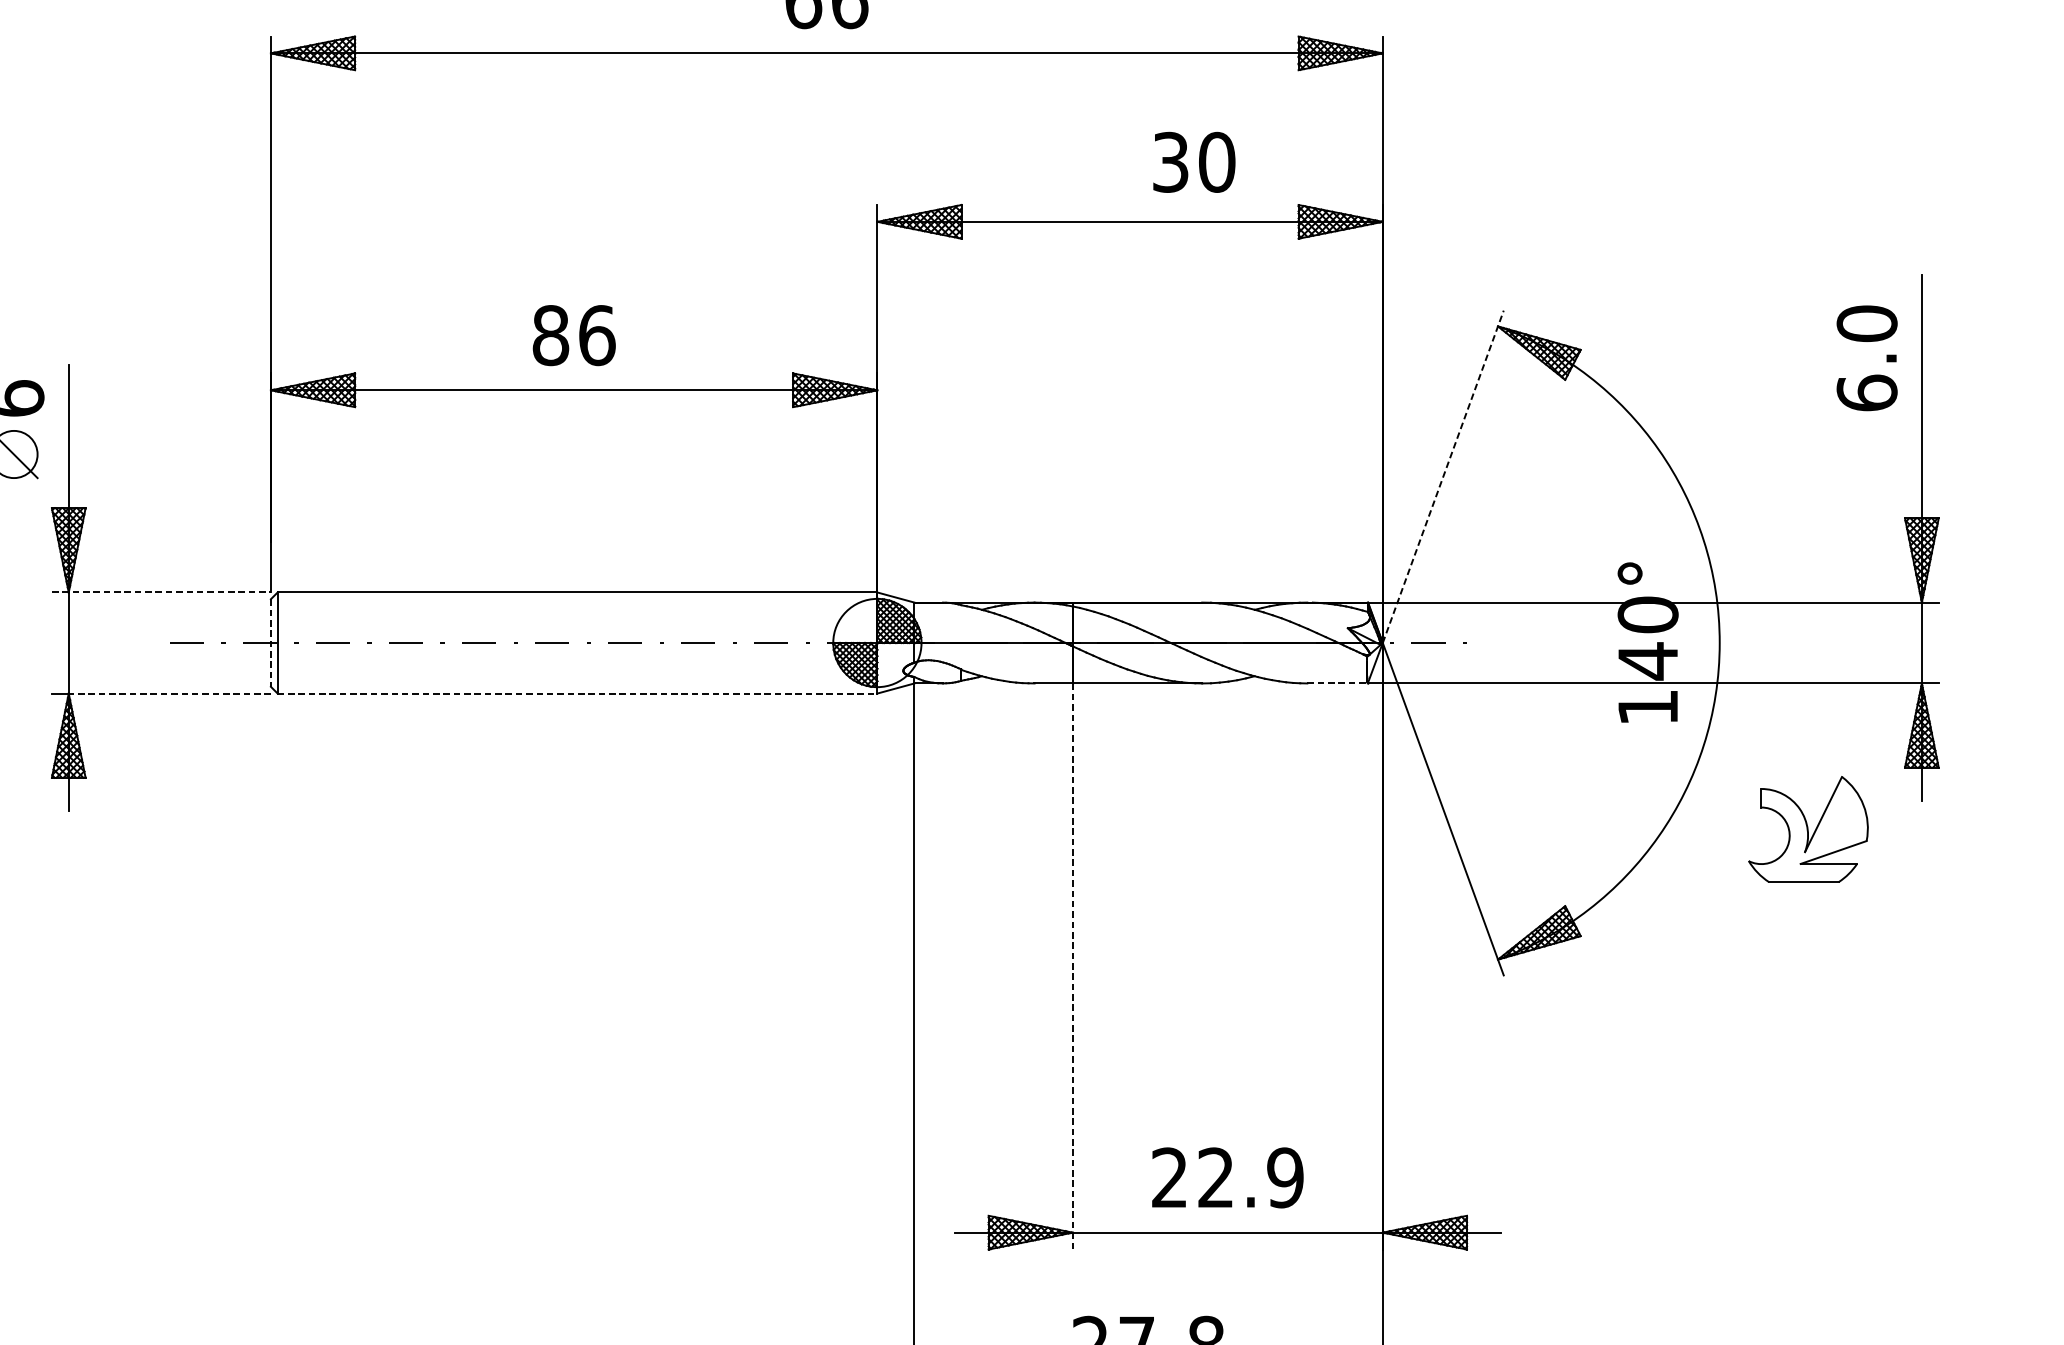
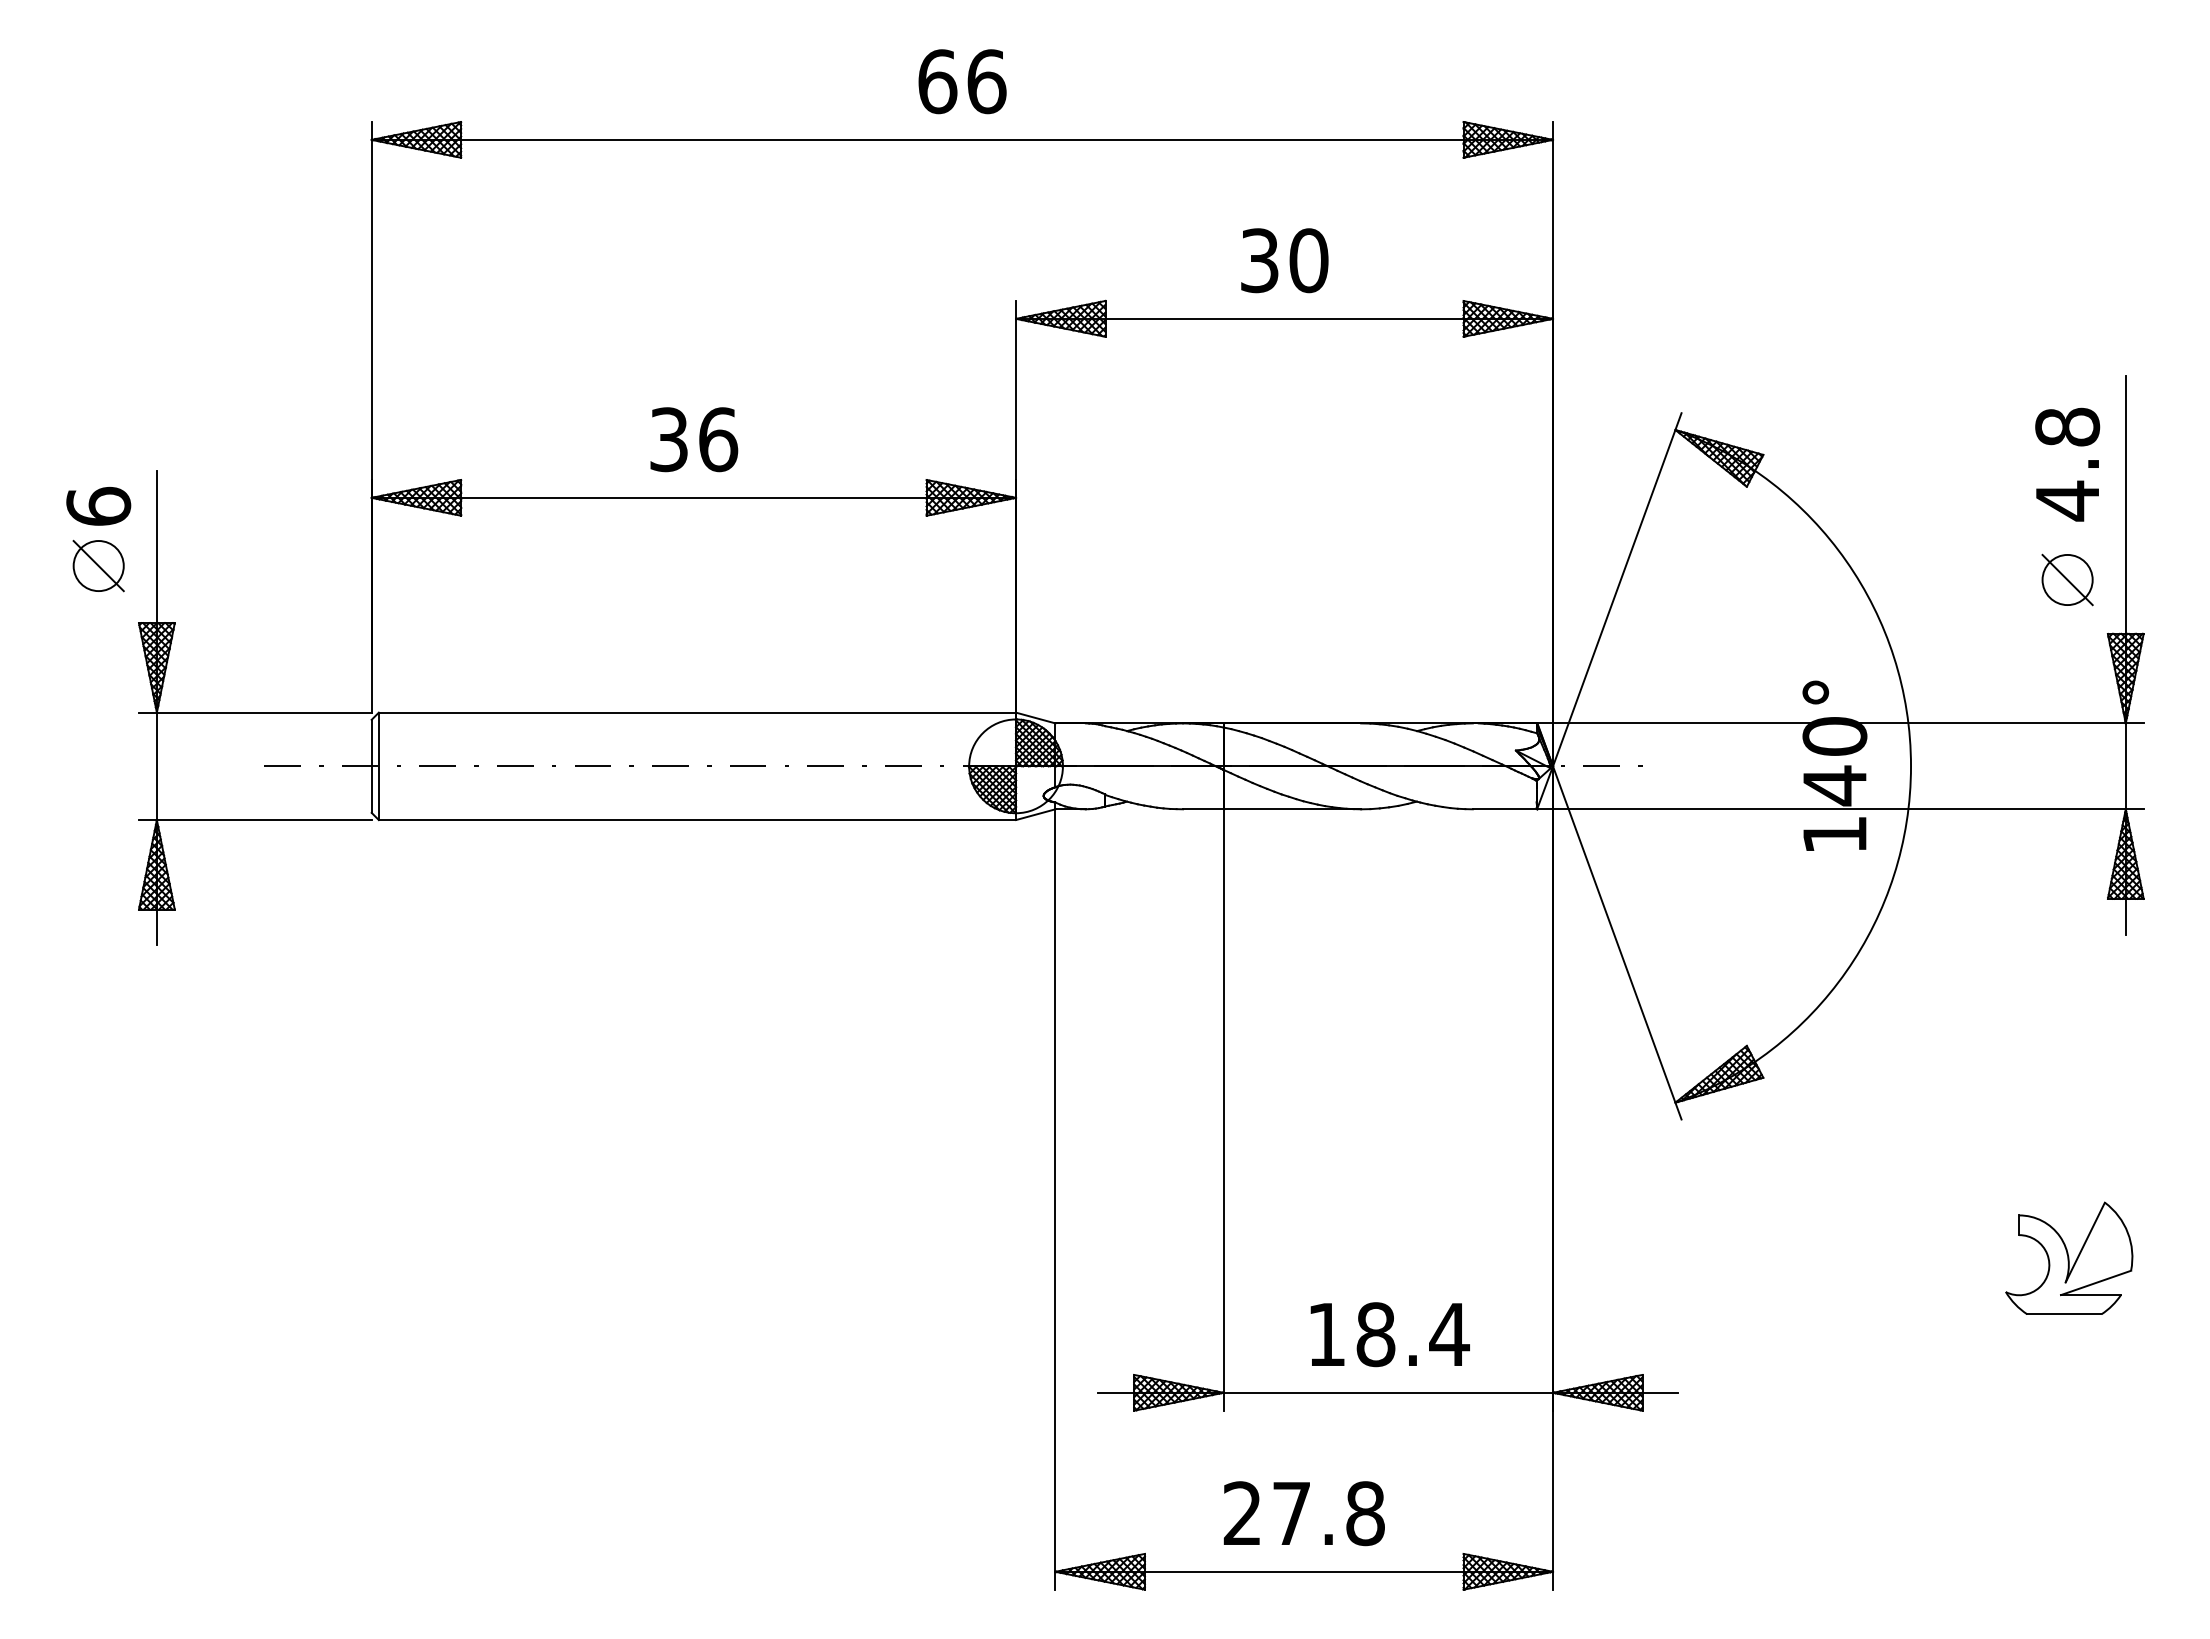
text: (1194, 162) -> (1284, 260), moved
text: (551, 335) -> (669, 439), 86 -> 36
text: (1867, 358) -> (2067, 464), 6.0 -> 4.8
part: (1867, 467) -> (2067, 579), added
line: (1443, 476) -> (1617, 589), dashed -> solid
line: (161, 592) -> (255, 712), dashed -> solid
line: (270, 643) -> (371, 766), dashed -> solid
line: (1338, 683) -> (1505, 809), dashed -> solid
line: (169, 693) -> (263, 820), dashed -> solid
line: (577, 693) -> (697, 820), dashed -> solid
part: (1808, 828) -> (2069, 1257), moved
line: (1072, 966) -> (1223, 1110), dashed -> solid
text: (1227, 1177) -> (1388, 1334), 22.9 -> 18.4

